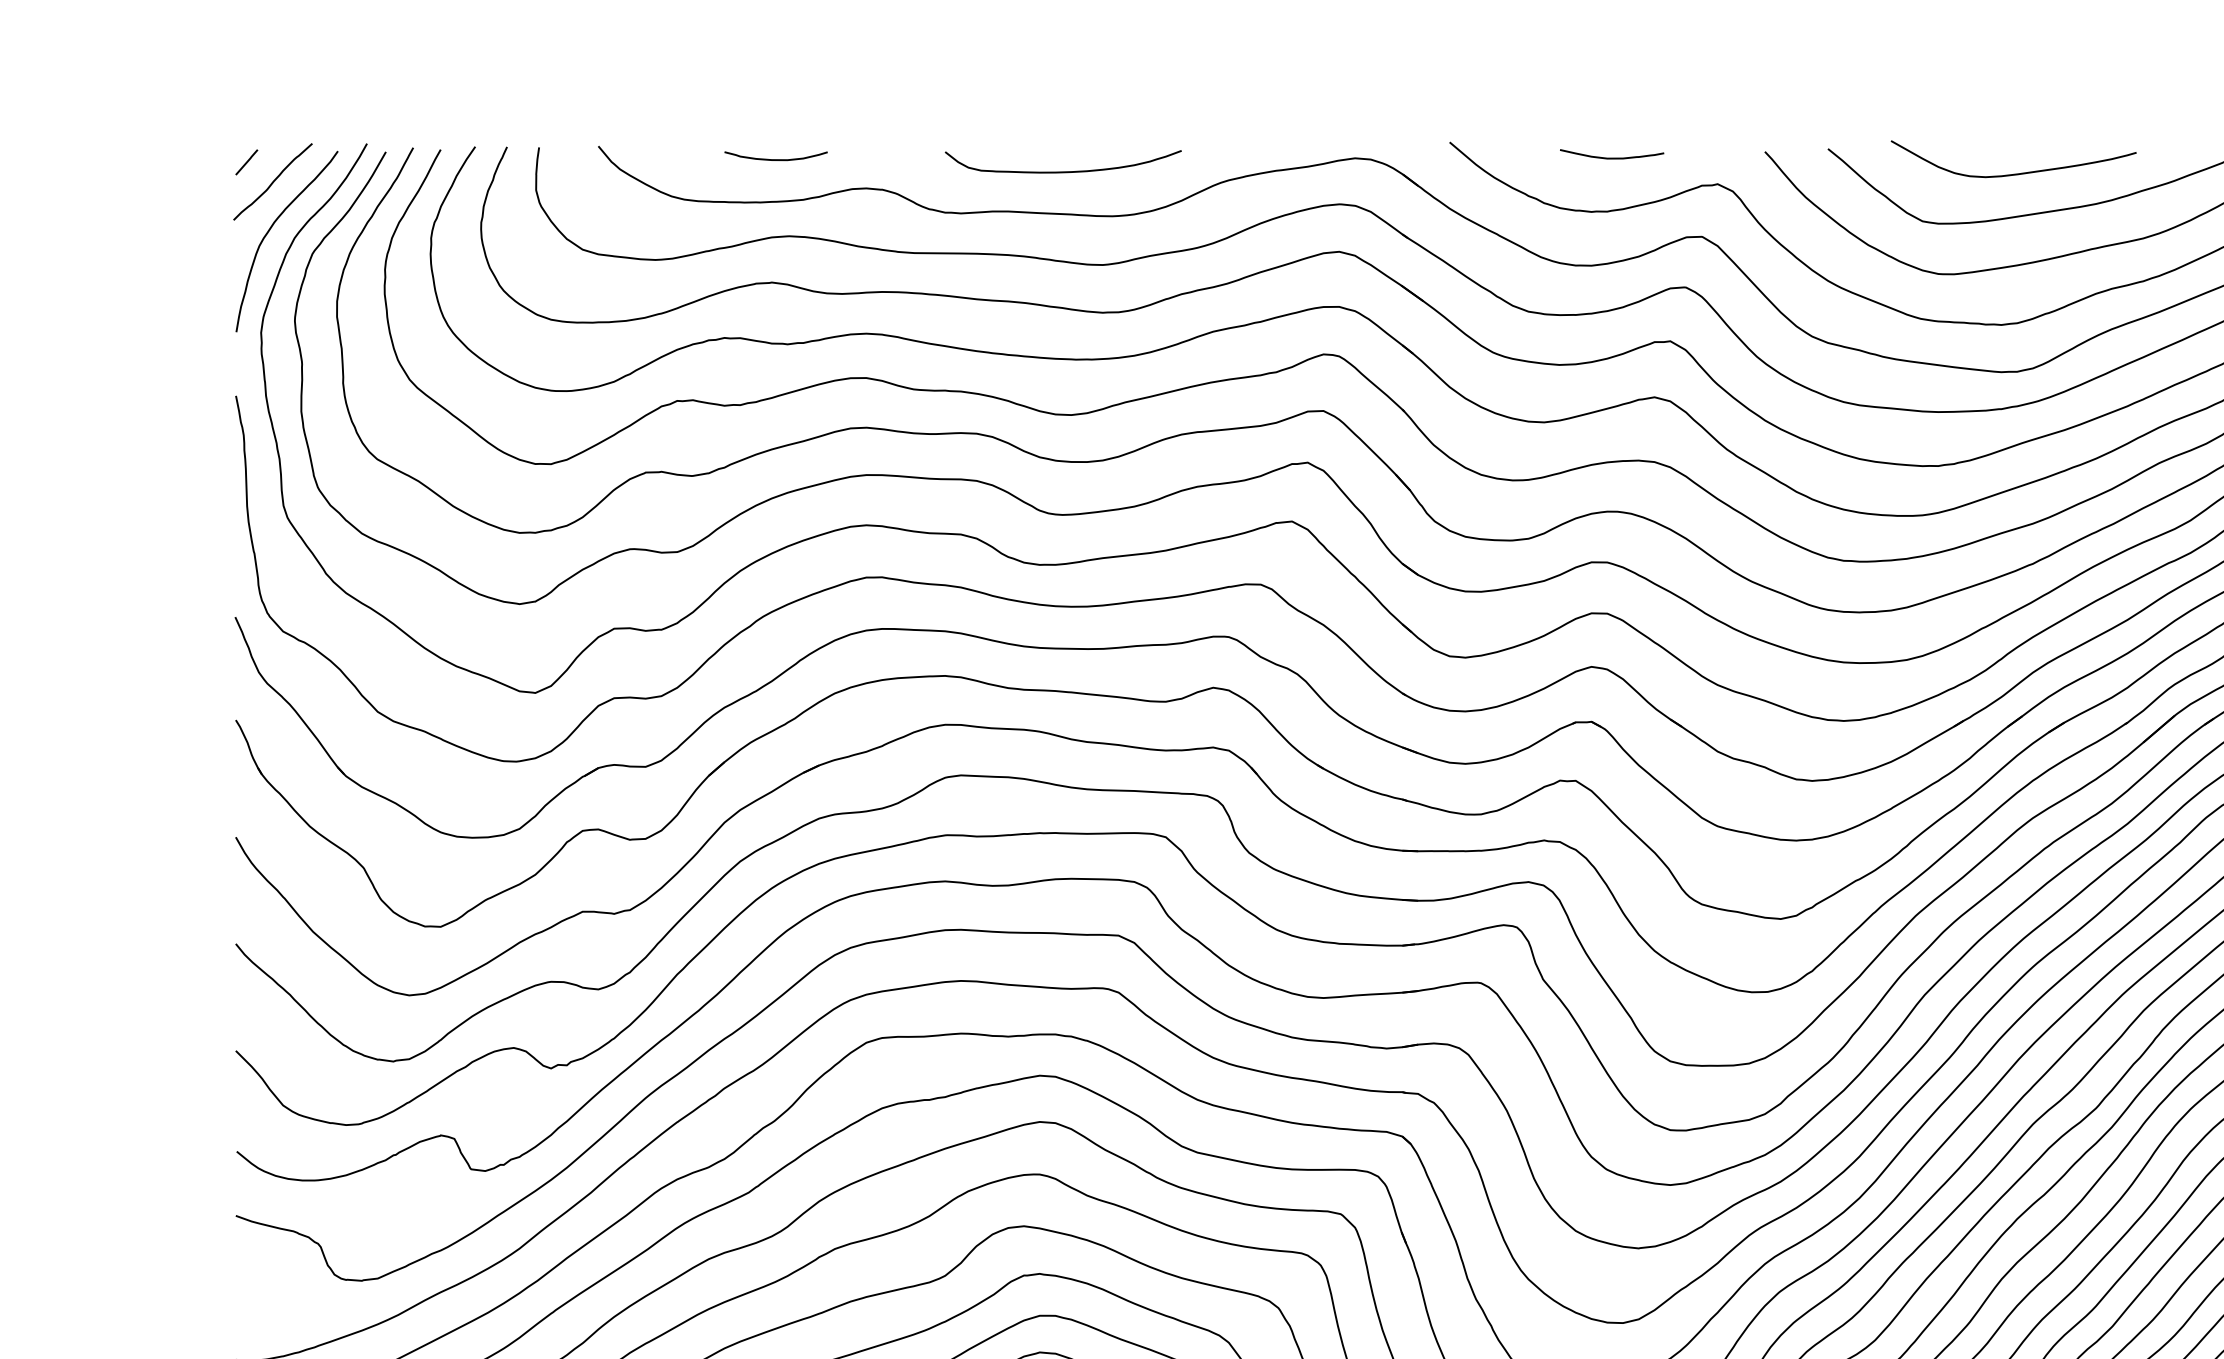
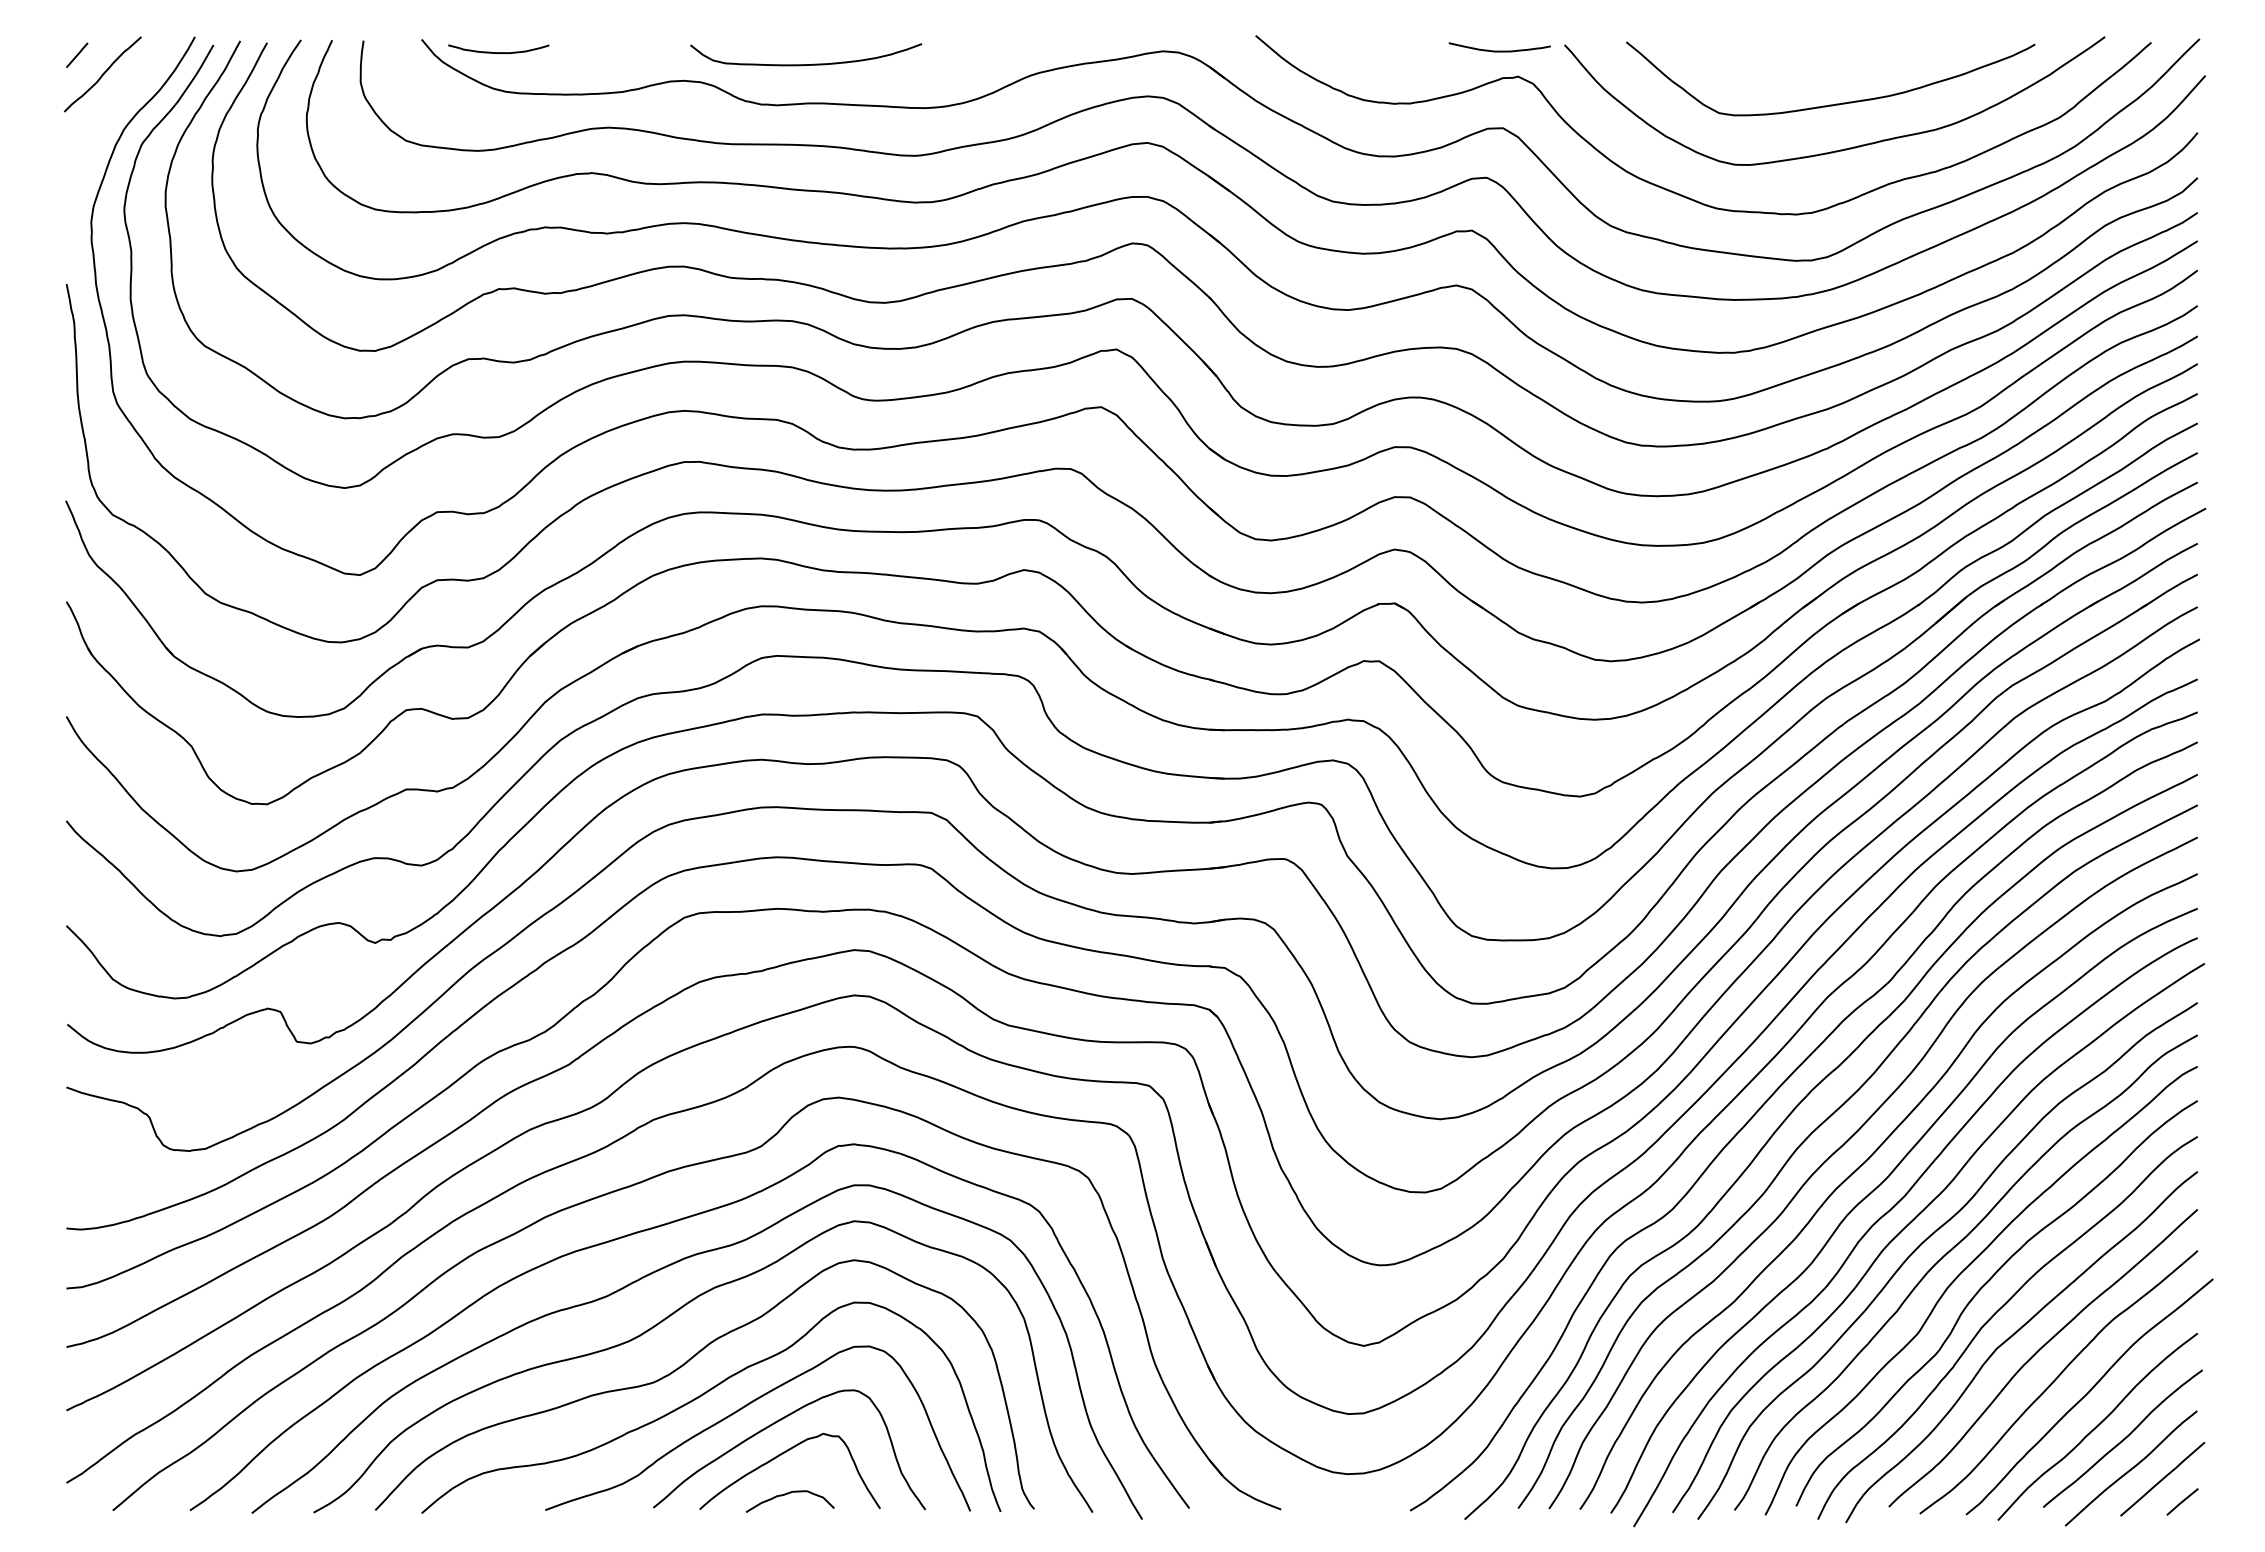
curve: (1611, 157) -> (1499, 50), moved
curve: (775, 159) -> (498, 52), moved
curve: (1063, 171) -> (806, 64), moved
curve: (2019, 172) -> (1813, 65), removed
curve: (271, 228) -> (101, 120), removed

